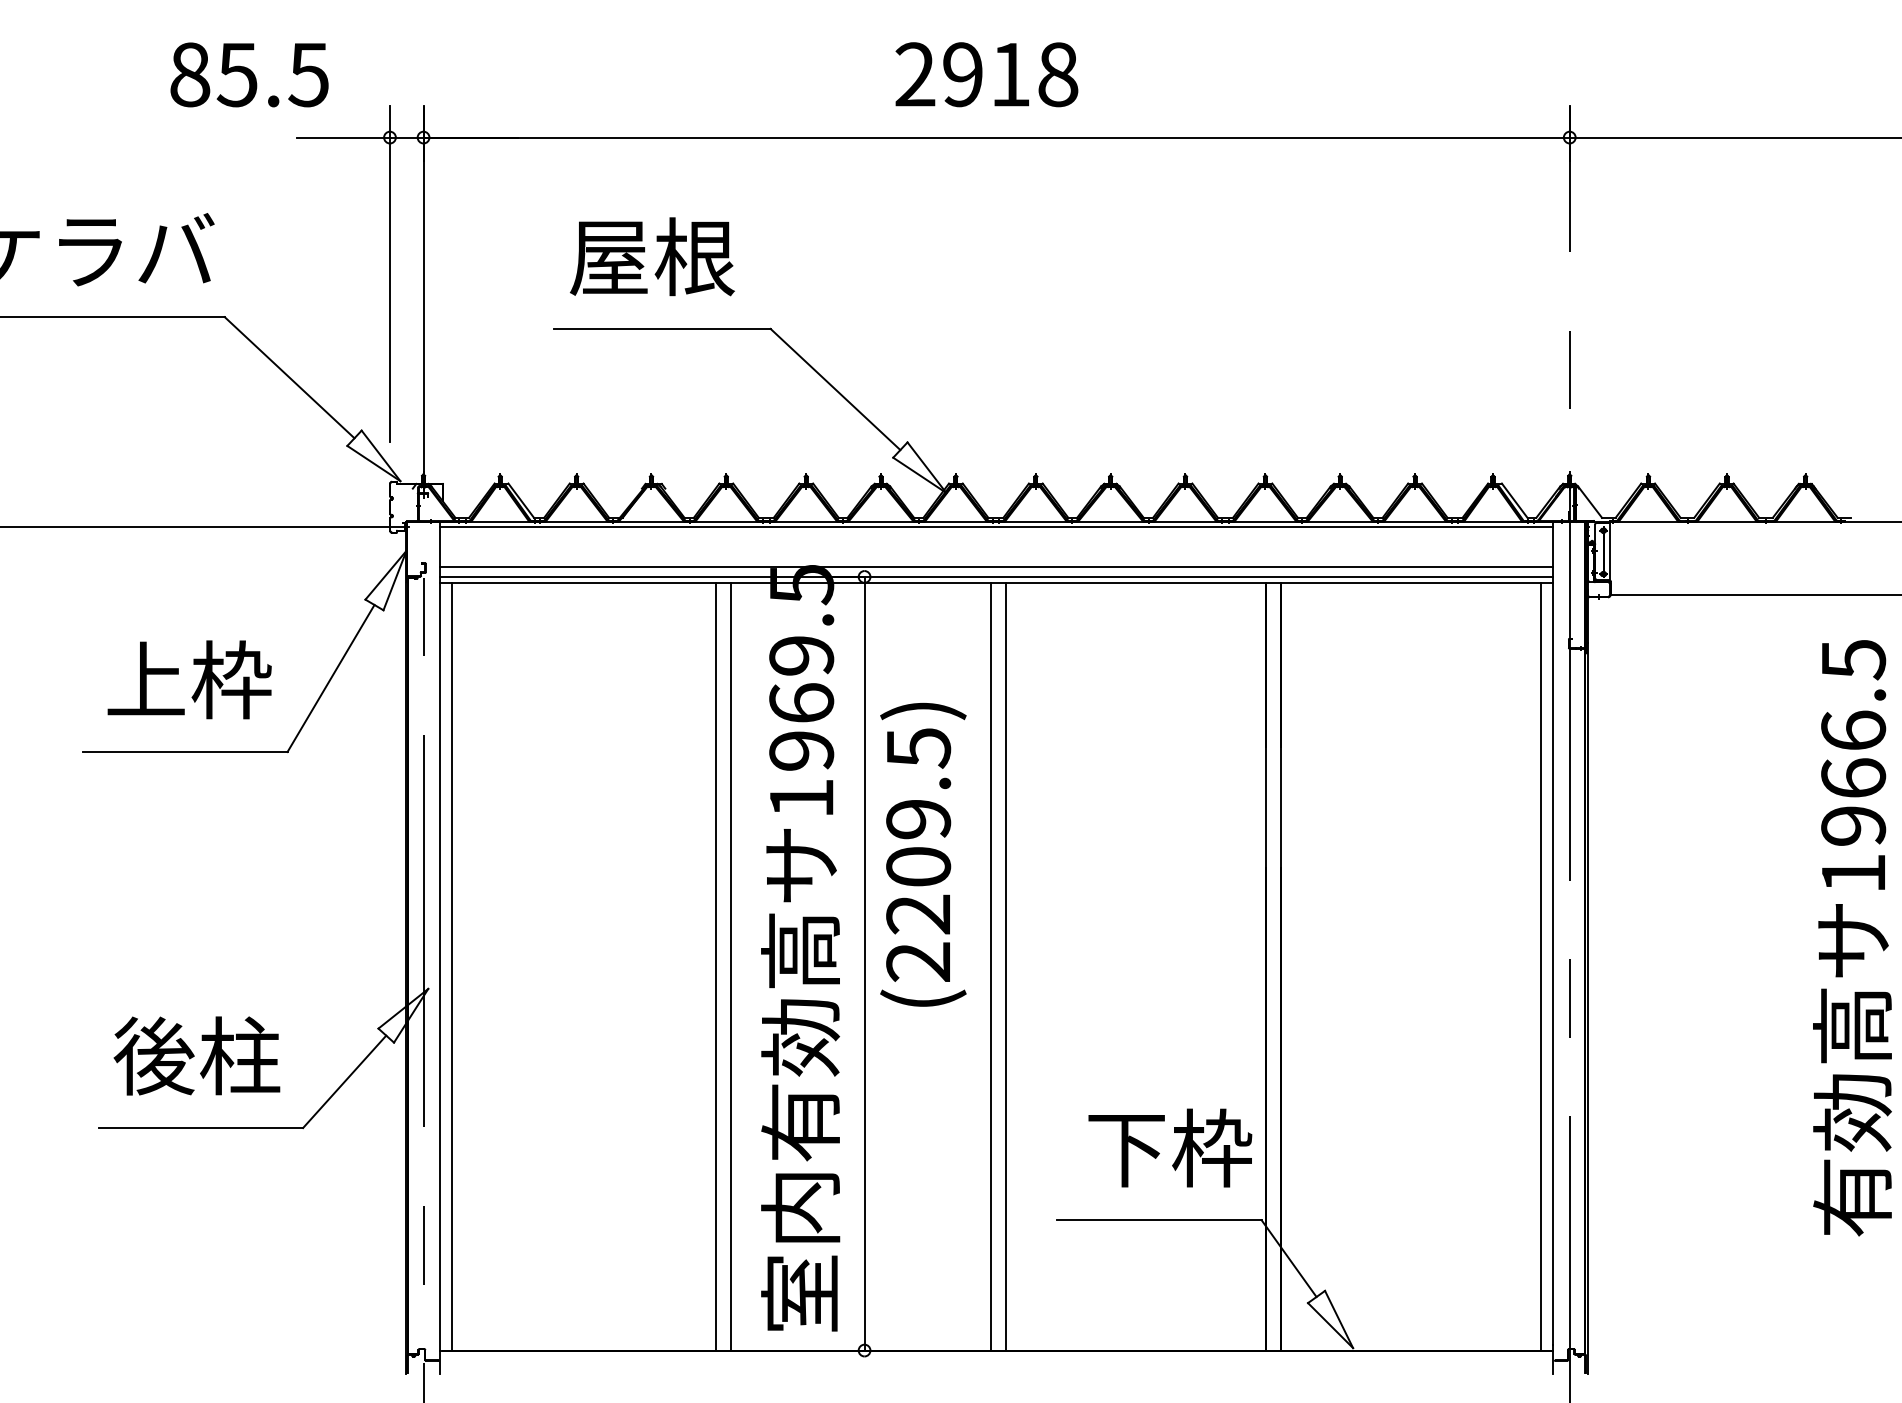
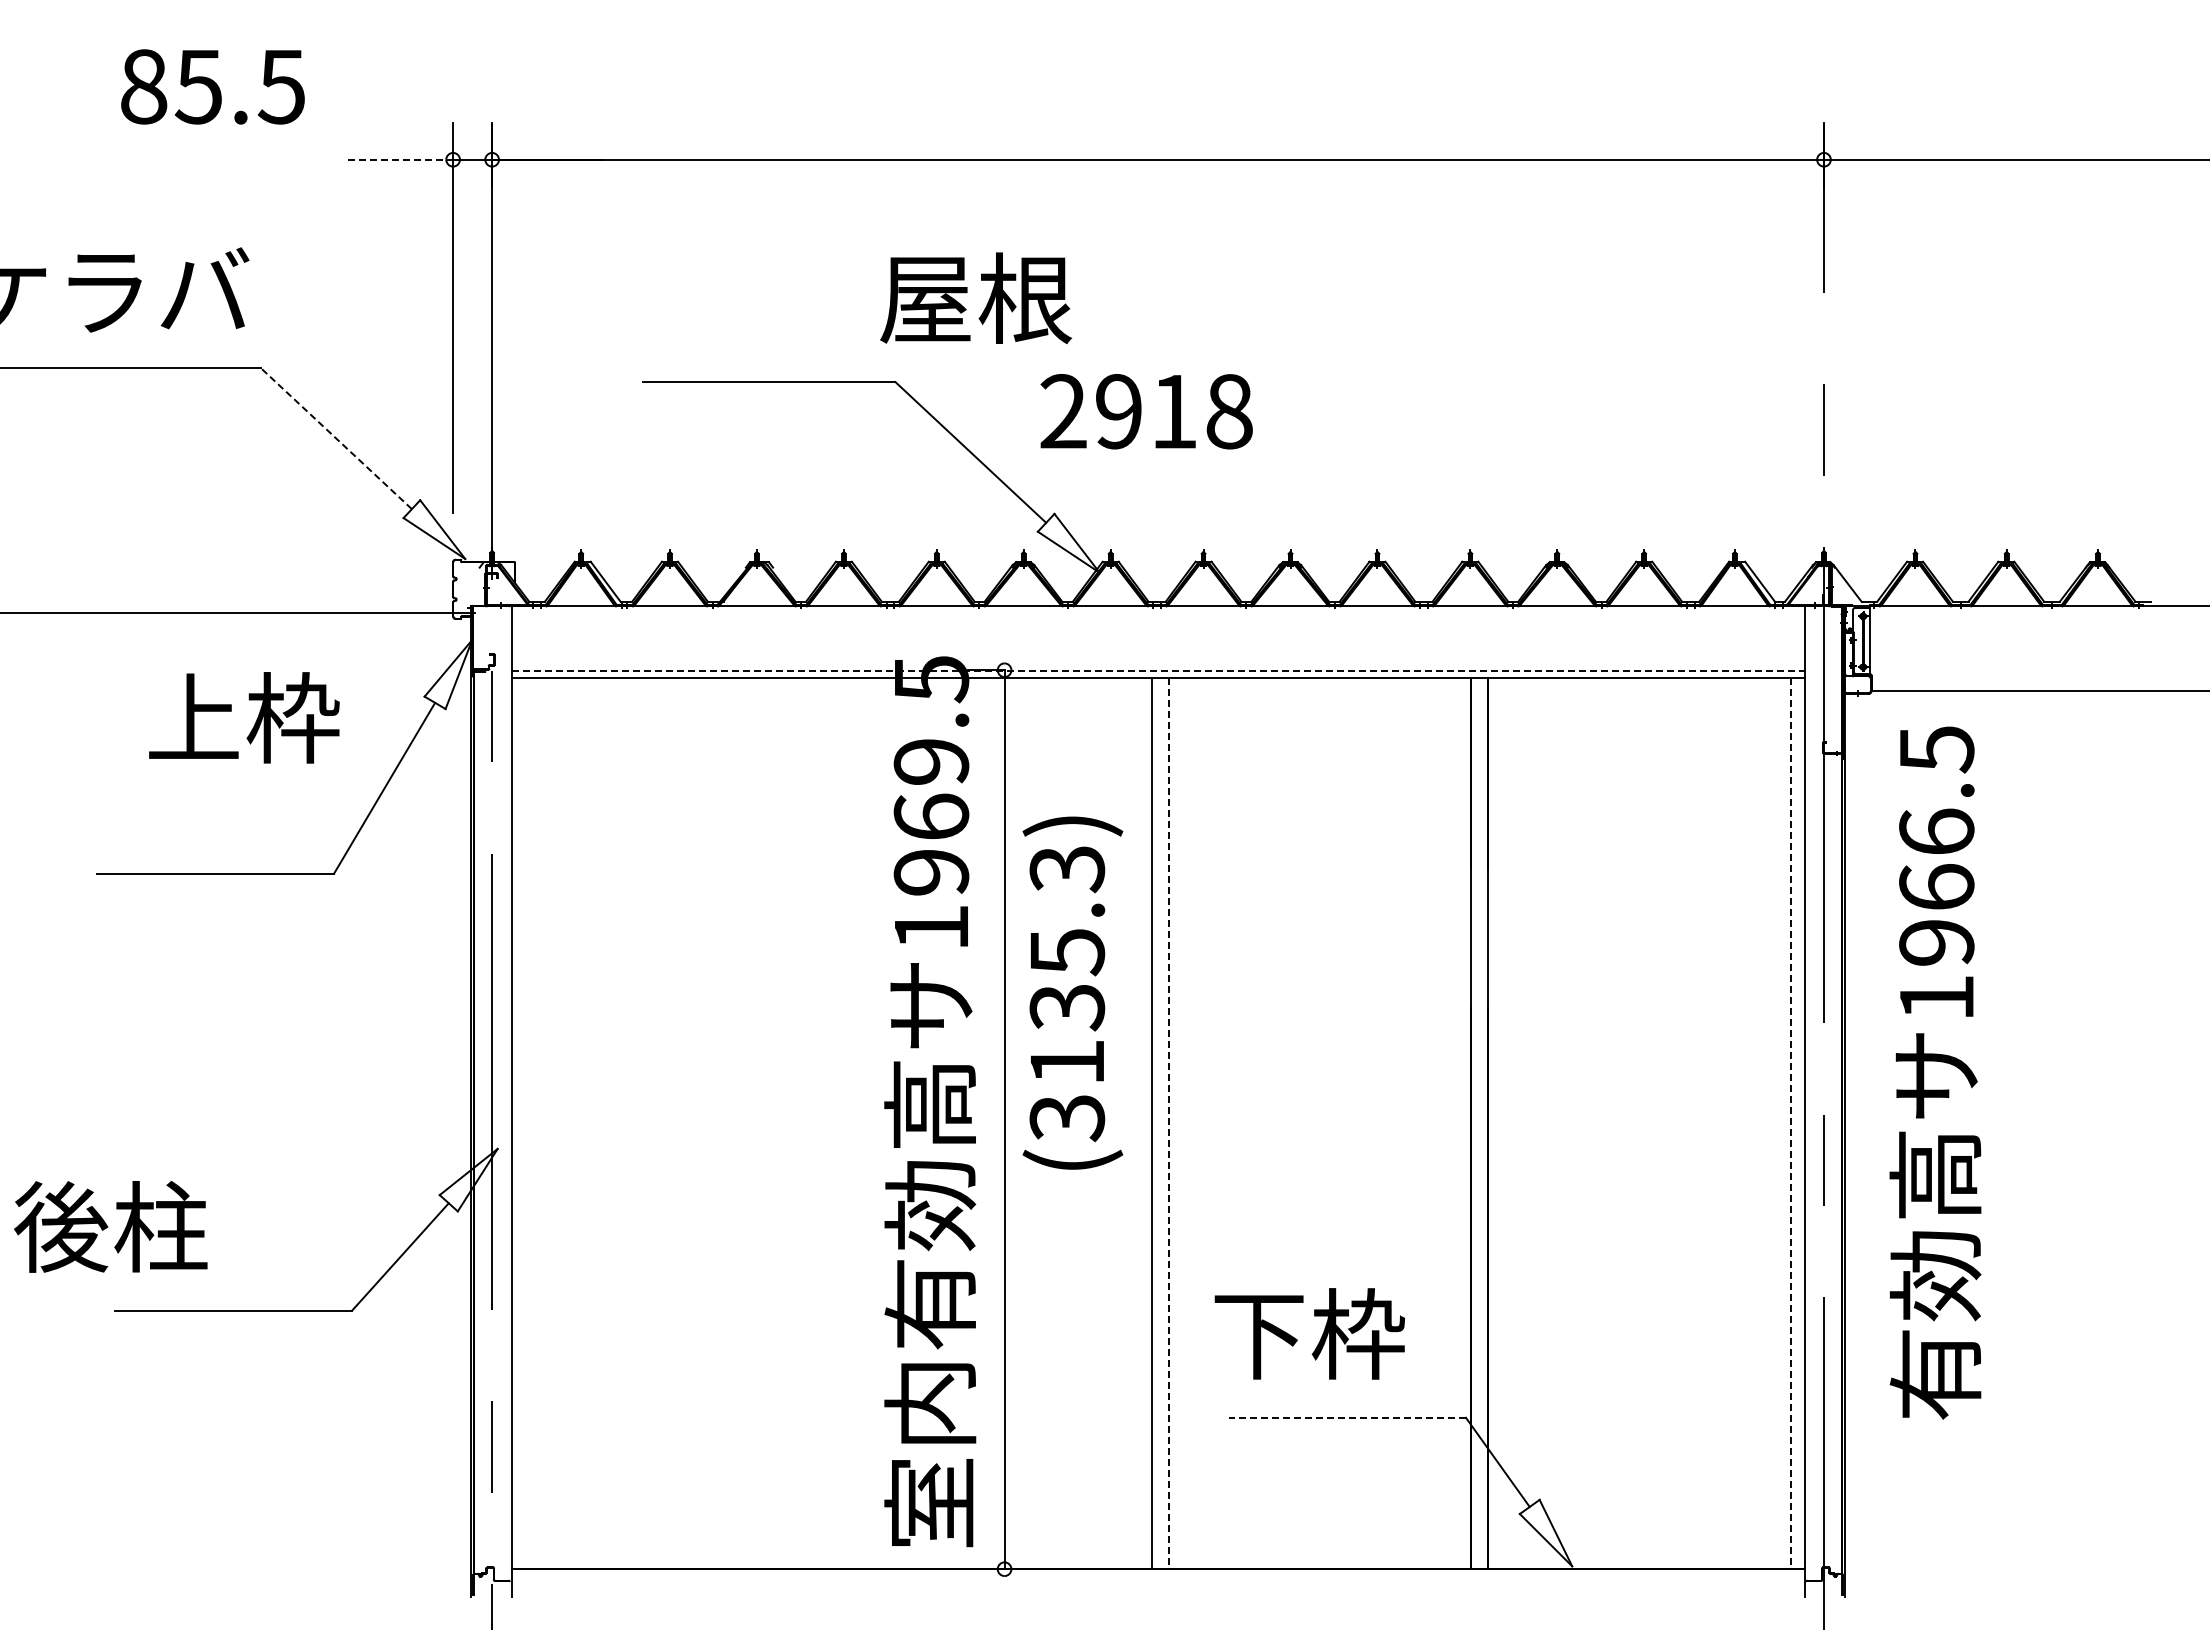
text: (249, 74) -> (212, 86), moved
text: (986, 74) -> (1146, 411), moved
line: (343, 137) -> (399, 159), solid -> dashed
text: (652, 257) -> (976, 298), moved
line: (289, 377) -> (336, 438), solid -> dashed
line: (996, 527) -> (1157, 612), removed
line: (996, 566) -> (1157, 658), removed
line: (997, 577) -> (1158, 670), solid -> dashed
text: (189, 679) -> (244, 717), moved
text: (918, 855) -> (1067, 994), (2209.5) -> (3135.3)
text: (1852, 937) -> (1935, 1072), moved
line: (452, 966) -> (525, 1123), removed
line: (716, 966) -> (832, 1123), removed
line: (731, 966) -> (849, 1123), removed
line: (1005, 966) -> (1168, 1123), solid -> dashed
line: (1540, 966) -> (1790, 1123), solid -> dashed
text: (196, 1055) -> (110, 1226), moved
text: (1170, 1147) -> (1309, 1333), moved
line: (1159, 1220) -> (1347, 1417), solid -> dashed

